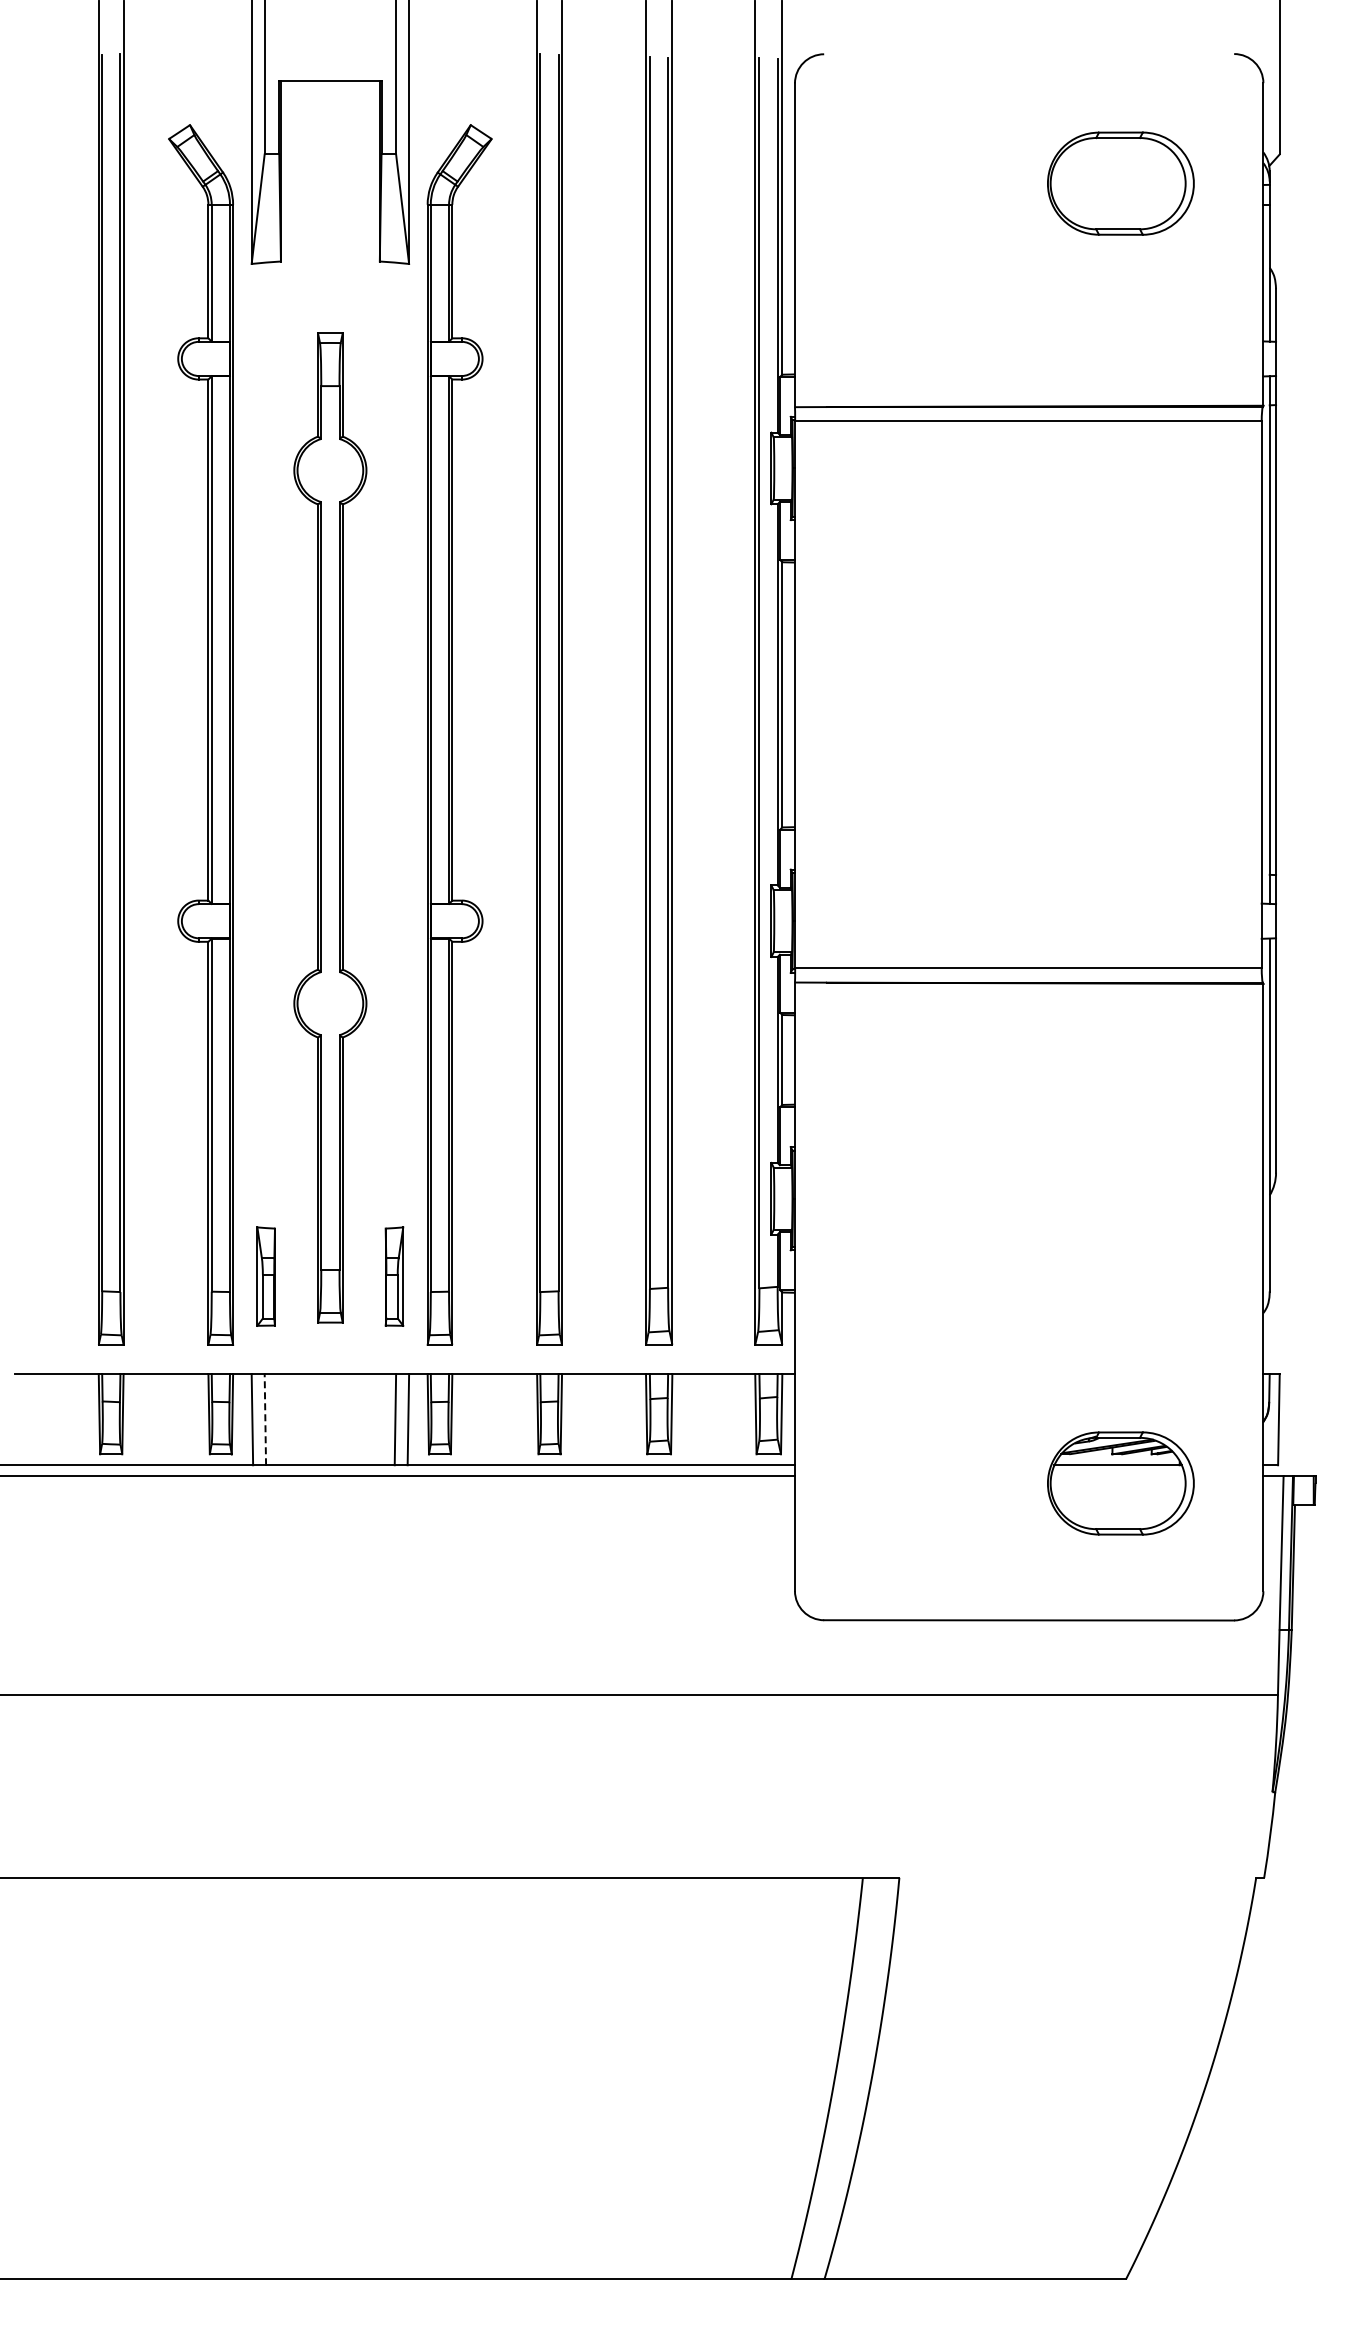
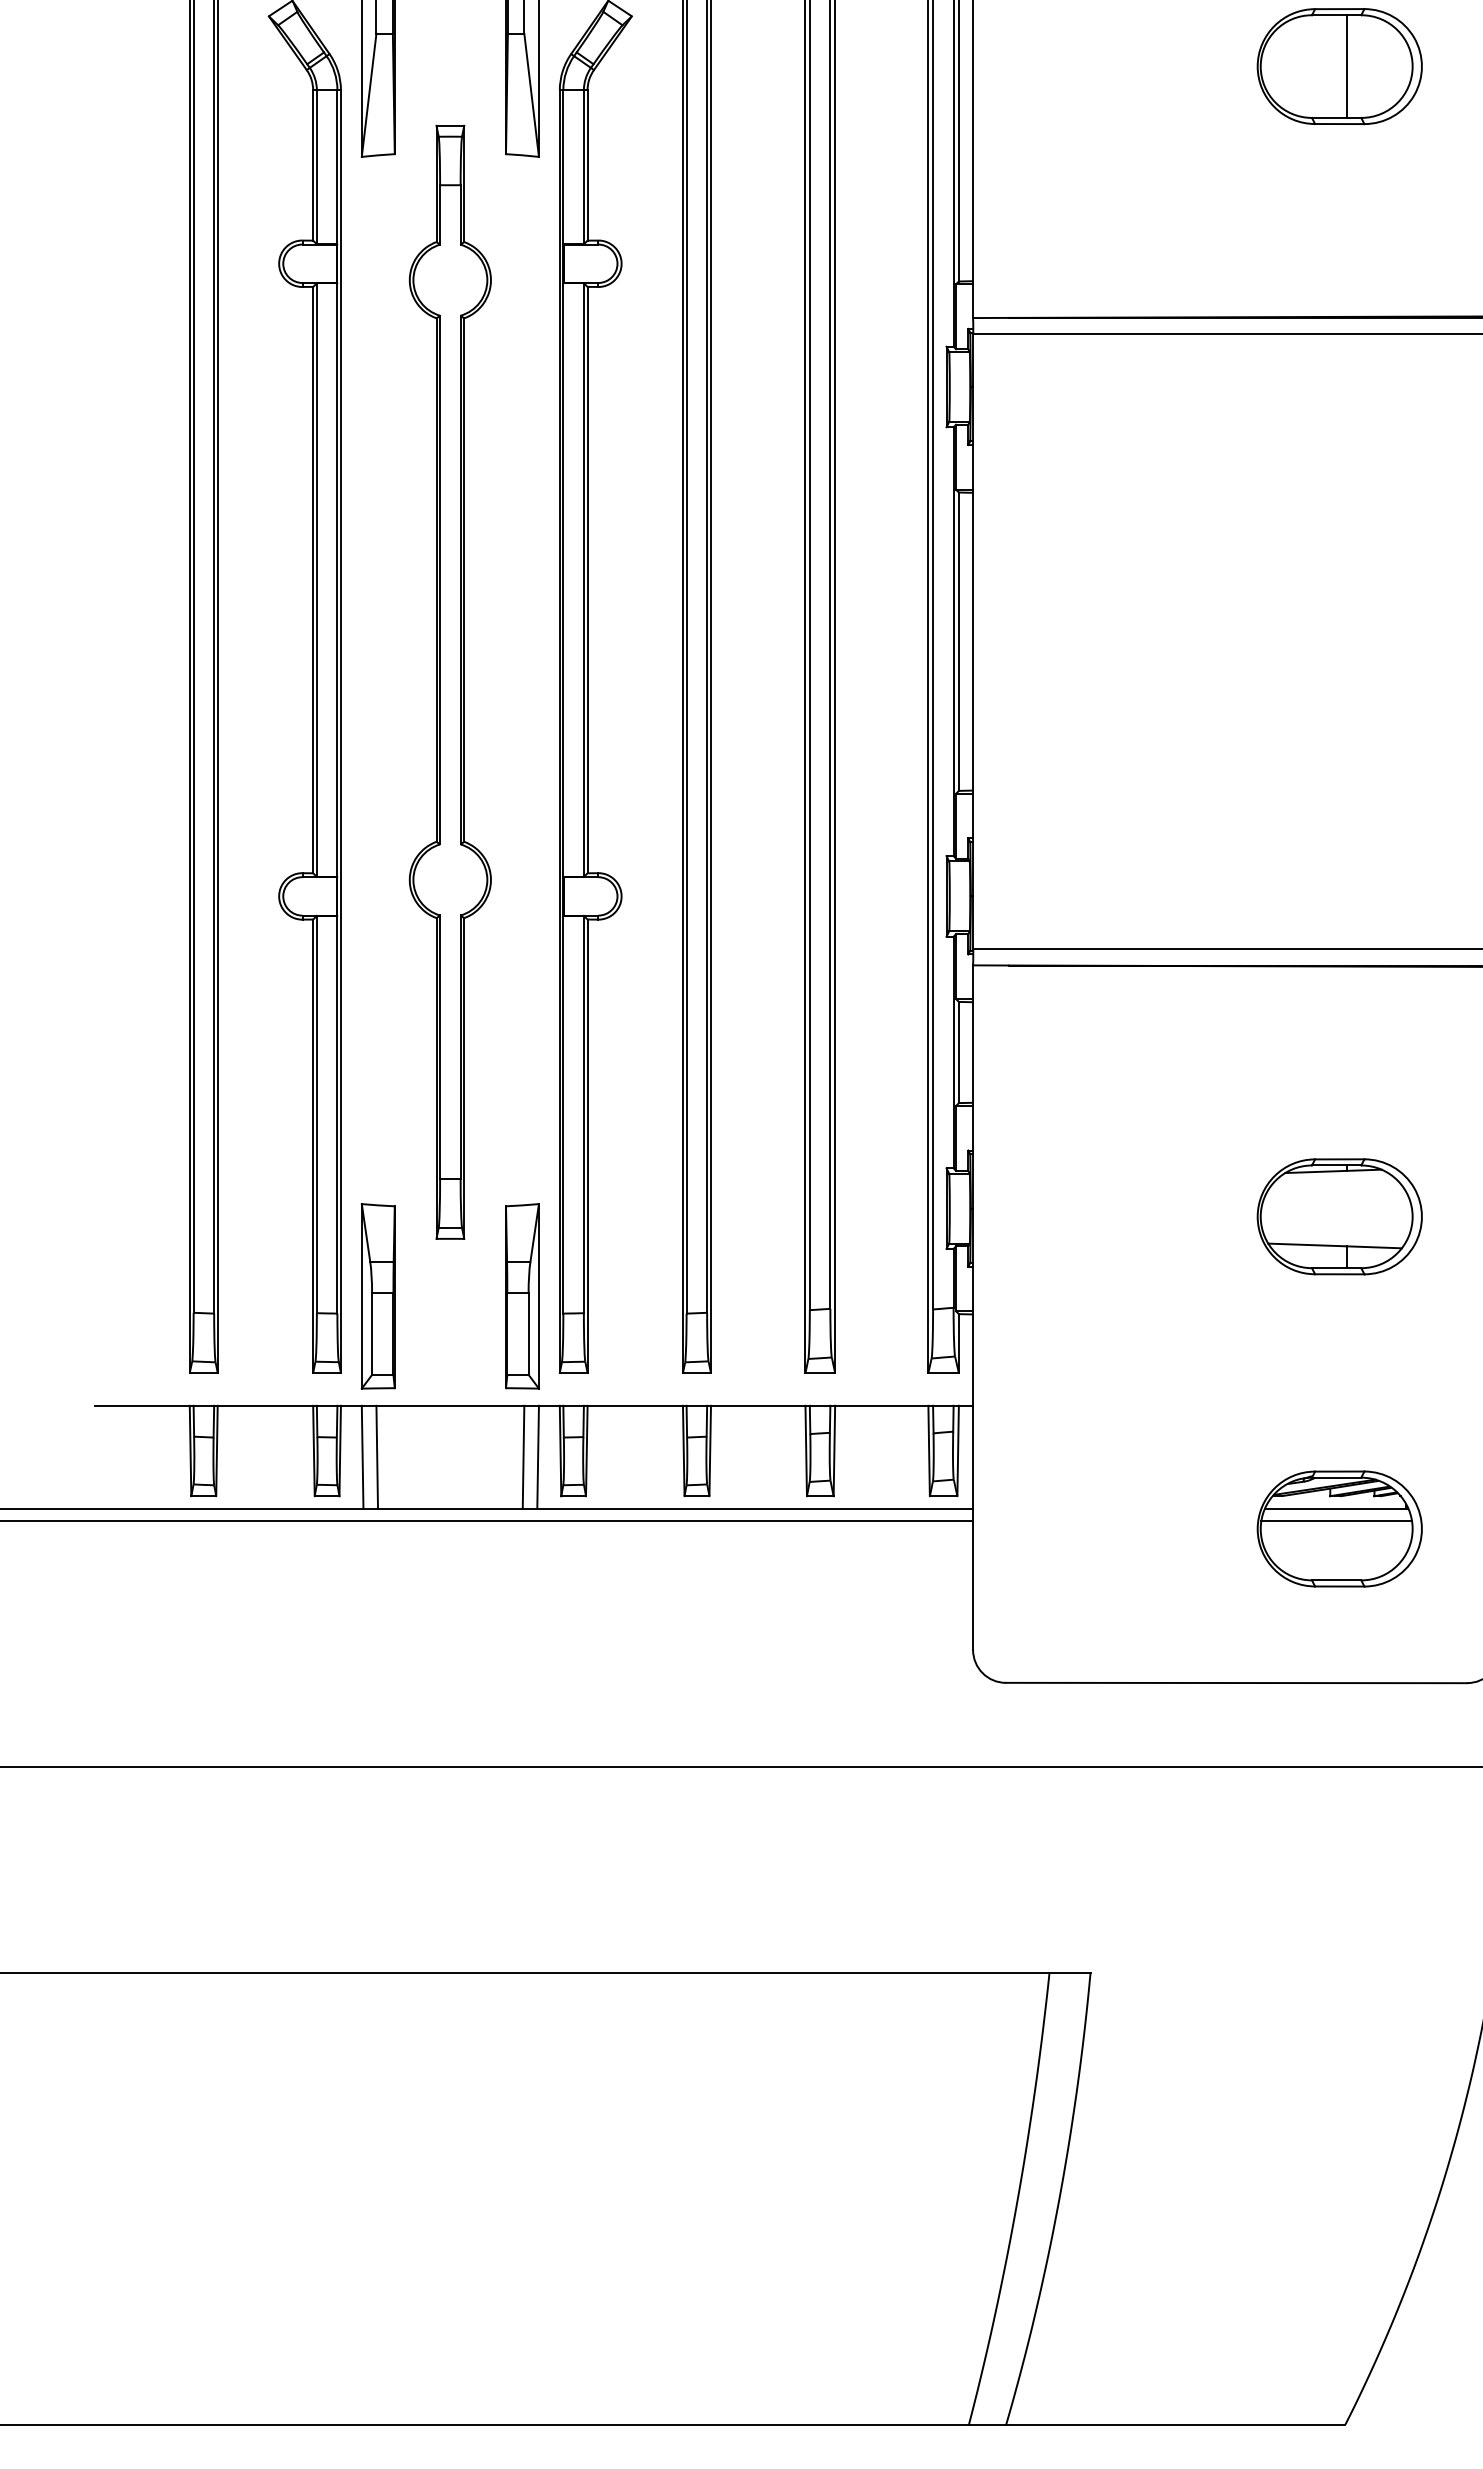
line: (1126, 183) -> (1346, 66), added
part: (330, 827) -> (450, 681), moved
part: (1120, 1205) -> (1339, 1216), added
part: (265, 1276) -> (377, 1296), size x1.67
part: (394, 1276) -> (522, 1296), size x1.67
line: (265, 1419) -> (377, 1457), dashed -> solid
line: (1118, 1476) -> (1337, 1521), added

